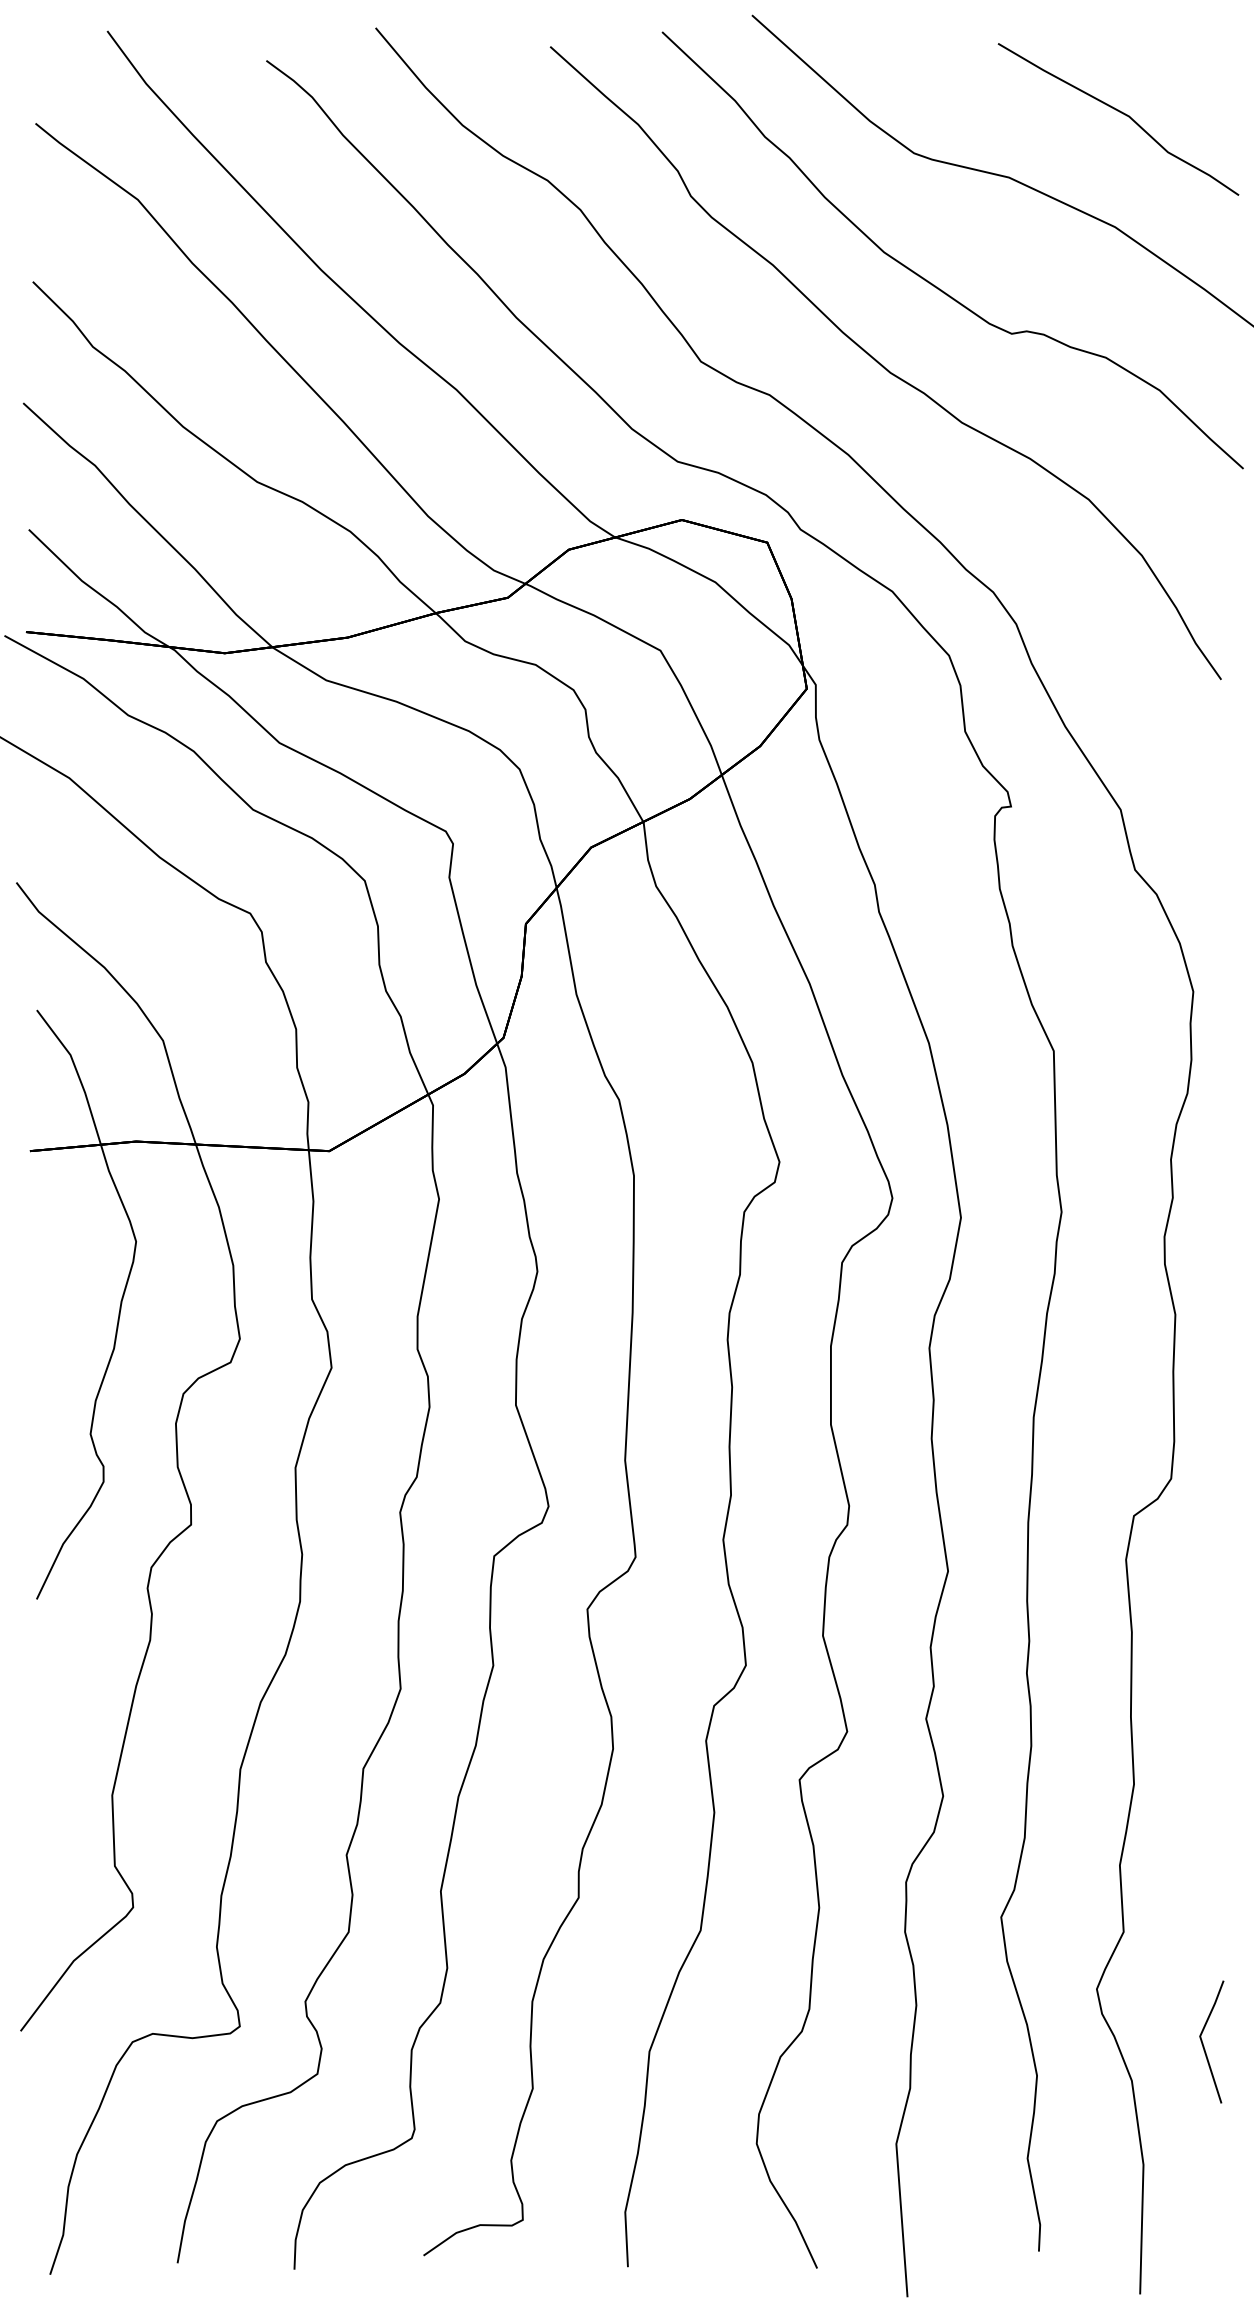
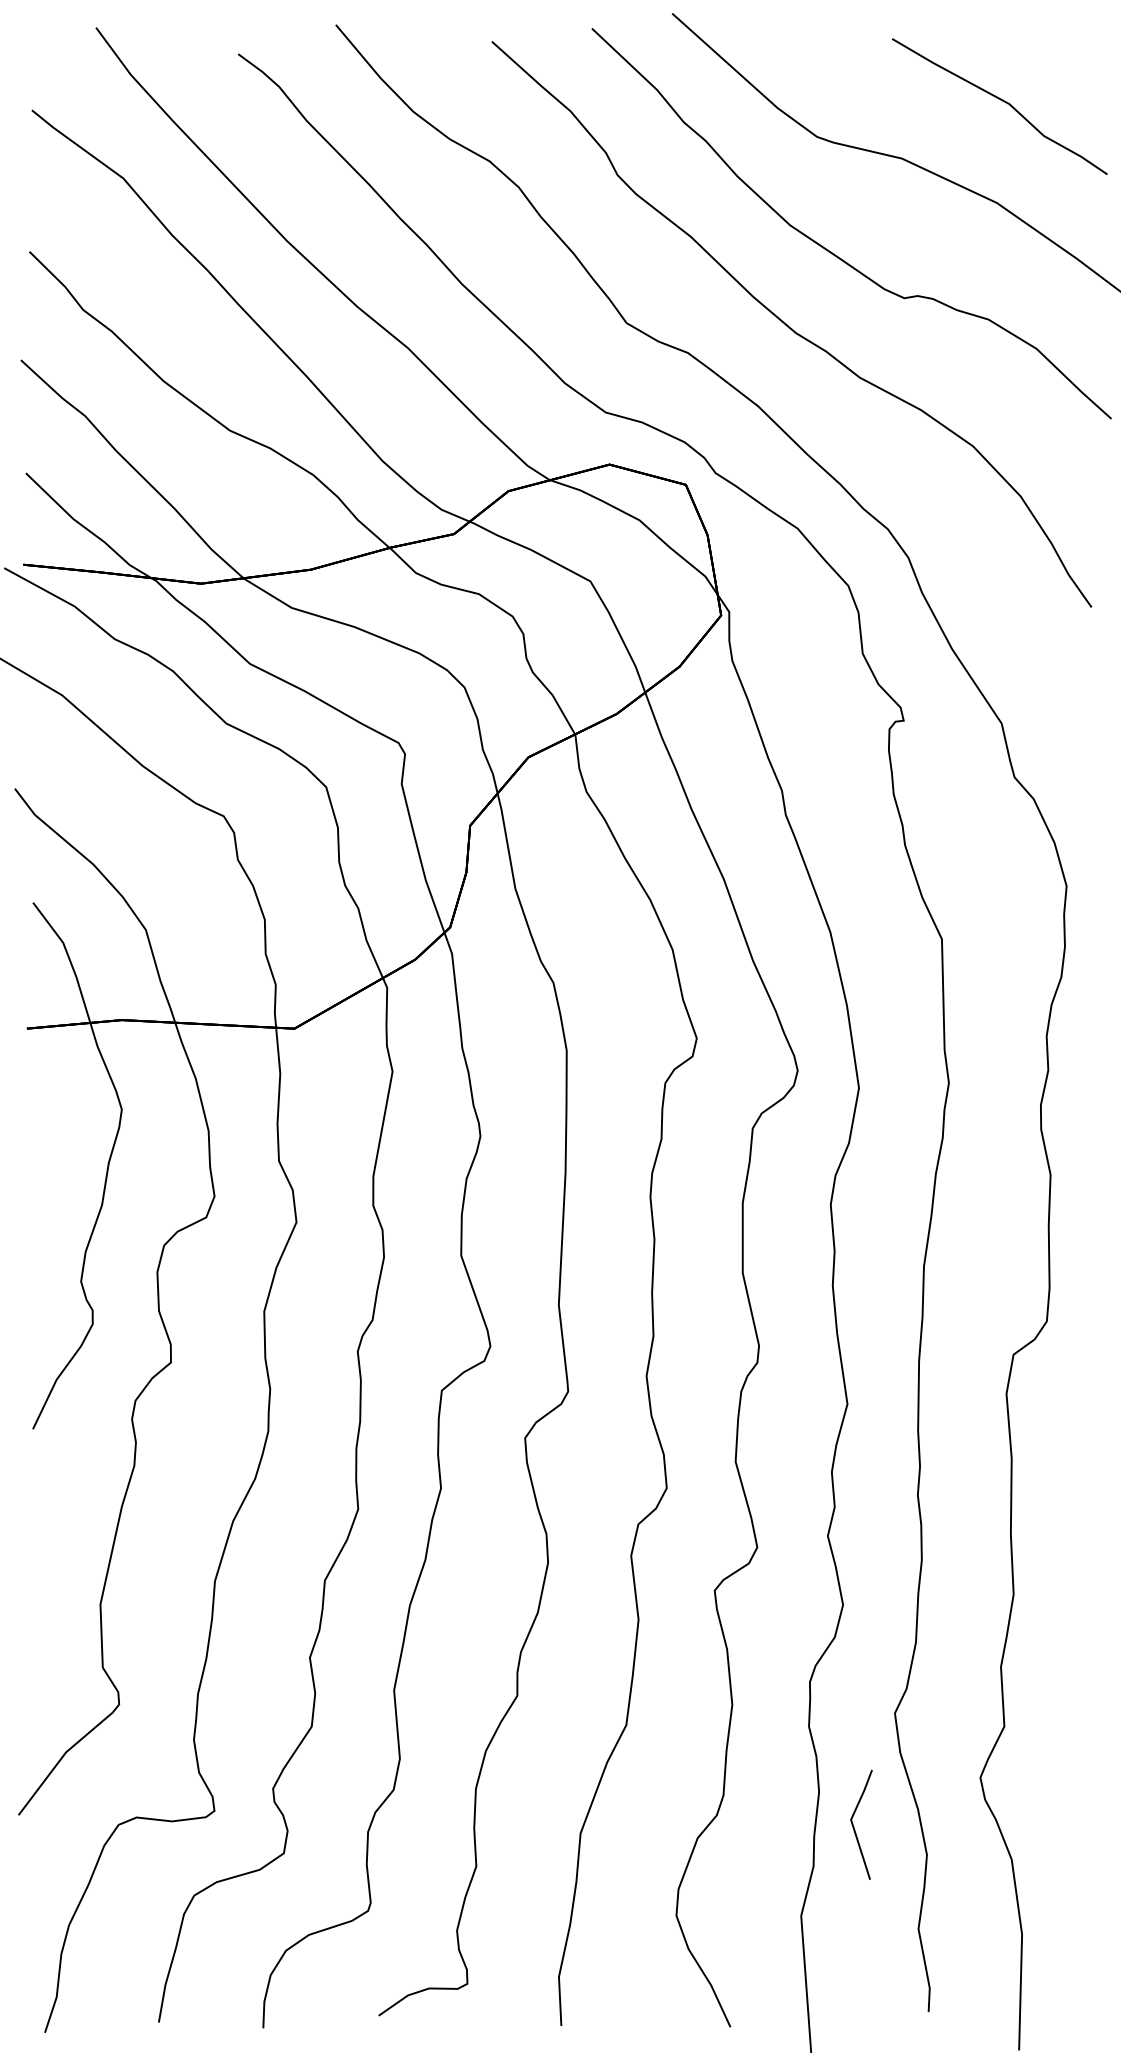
line: (1203, 2043) -> (854, 1826), moved

